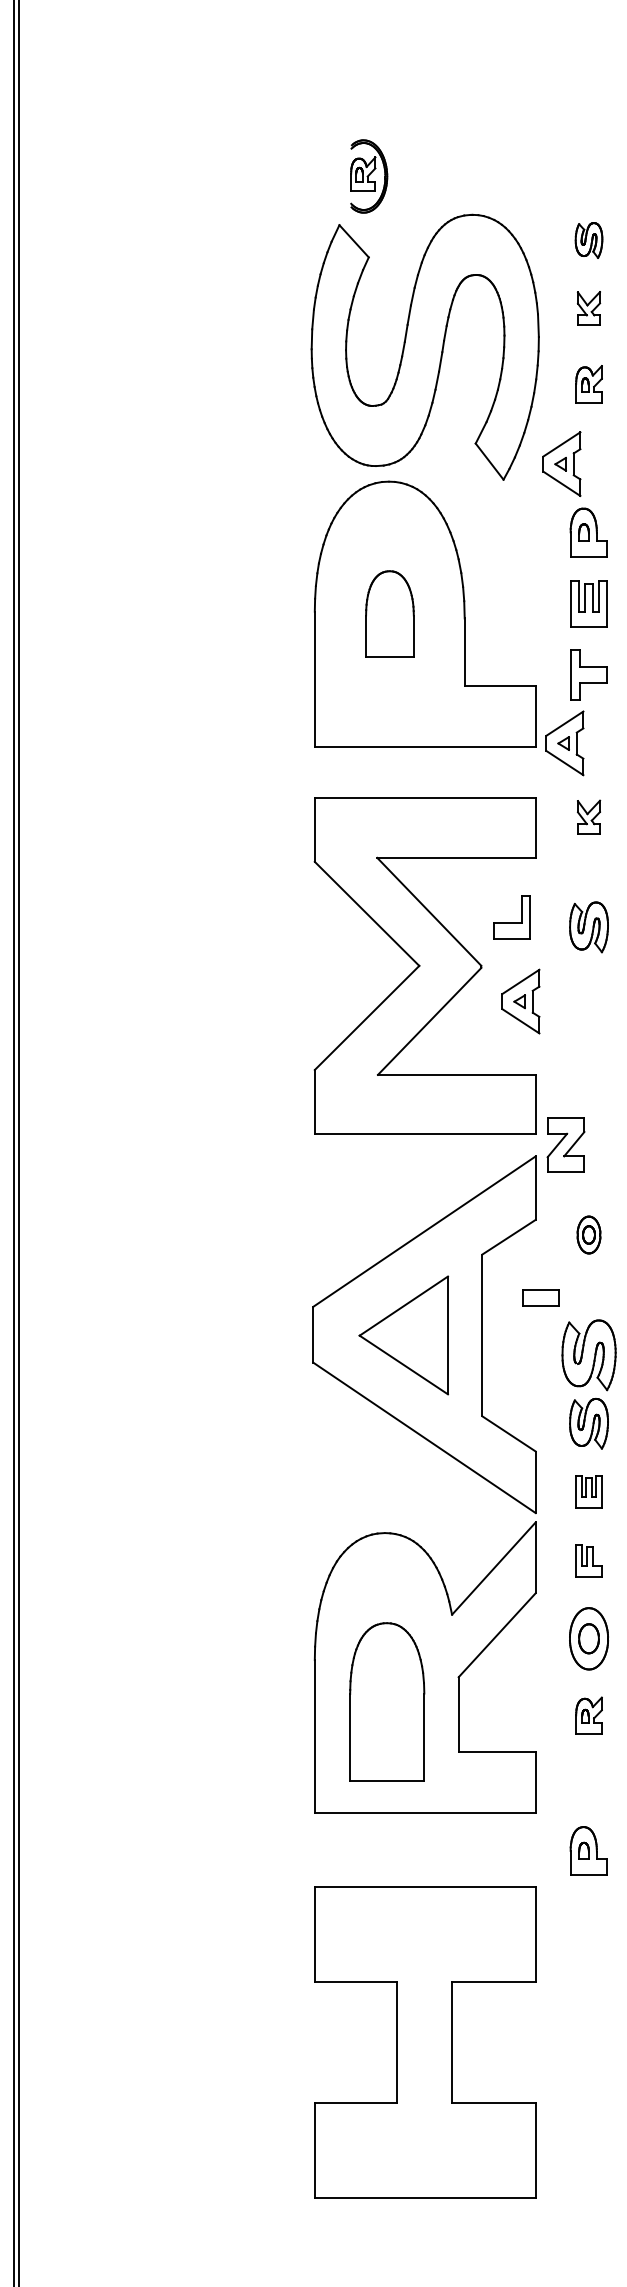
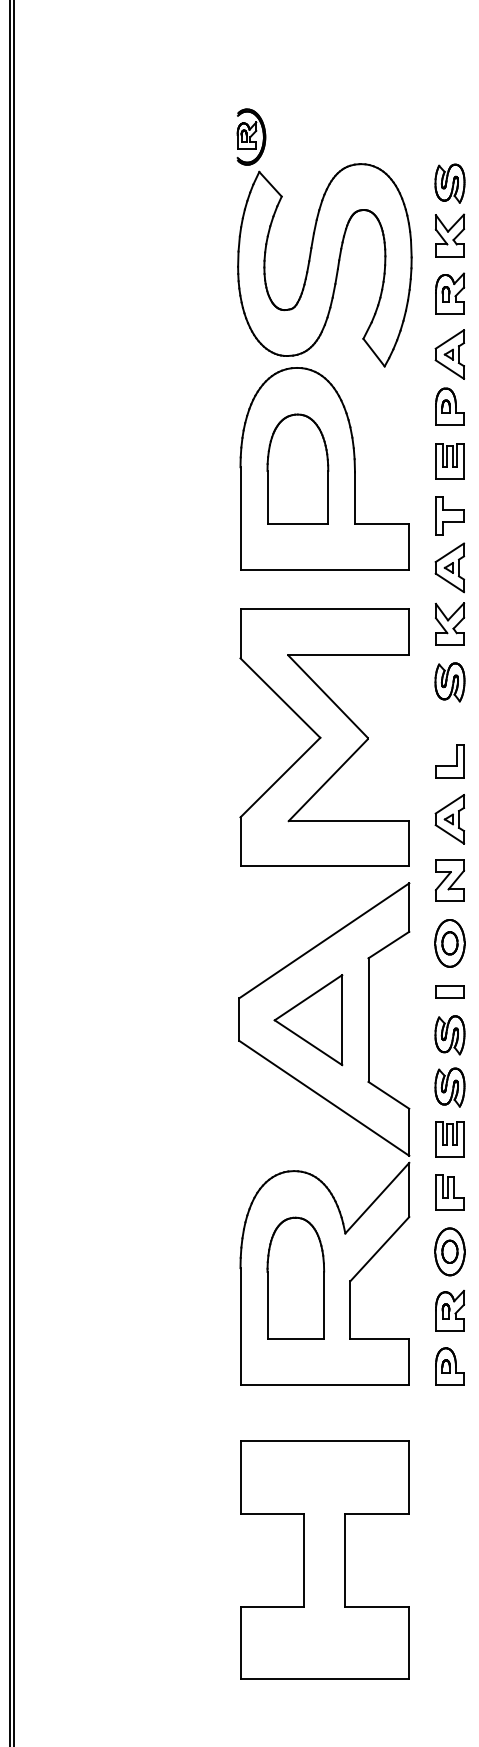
part: (369, 176) -> (251, 137), moved
part: (588, 240) -> (449, 183), size x1.43
part: (588, 308) -> (449, 235), size x1.67
part: (588, 384) -> (449, 293), size x1.43
part: (561, 463) -> (449, 354), moved
part: (389, 613) -> (297, 468), size x1.67
part: (564, 743) -> (449, 567), moved
part: (588, 816) -> (449, 623), size x1.67
part: (511, 917) -> (449, 761), moved
part: (588, 927) -> (449, 682), moved
part: (520, 1001) -> (449, 819), moved
part: (565, 1144) -> (449, 880), moved
part: (588, 1234) -> (449, 943), size x1.67
part: (540, 1297) -> (449, 991), moved
part: (588, 1355) -> (449, 1035), size x0.71
part: (588, 1491) -> (449, 1139), size x1.43
part: (588, 1560) -> (449, 1192), size x1.43
part: (387, 1701) -> (296, 1277), moved
part: (588, 1715) -> (449, 1310), size x1.43
part: (588, 1850) -> (449, 1366), moved

